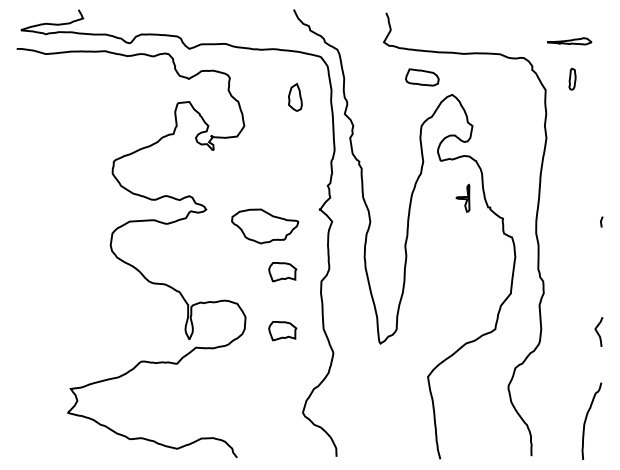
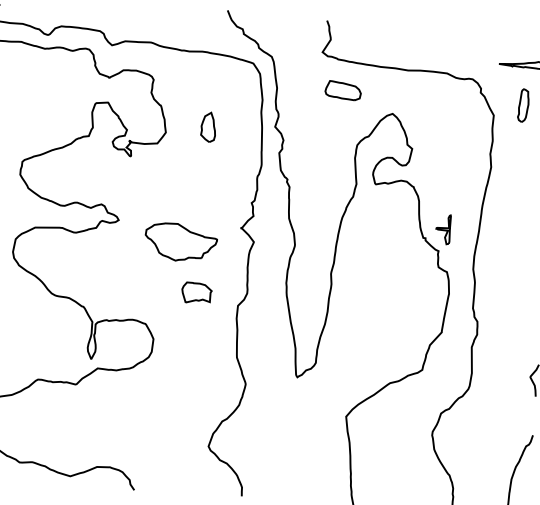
part: (422, 77) -> (343, 90), moved
part: (572, 79) -> (523, 105), size x1.43
part: (295, 96) -> (208, 126), moved
part: (462, 197) -> (442, 228), moved
part: (282, 331) -> (192, 357), removed

